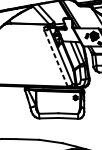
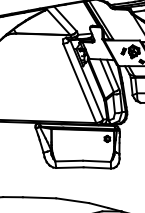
line: (55, 58) -> (79, 83), dashed -> solid

